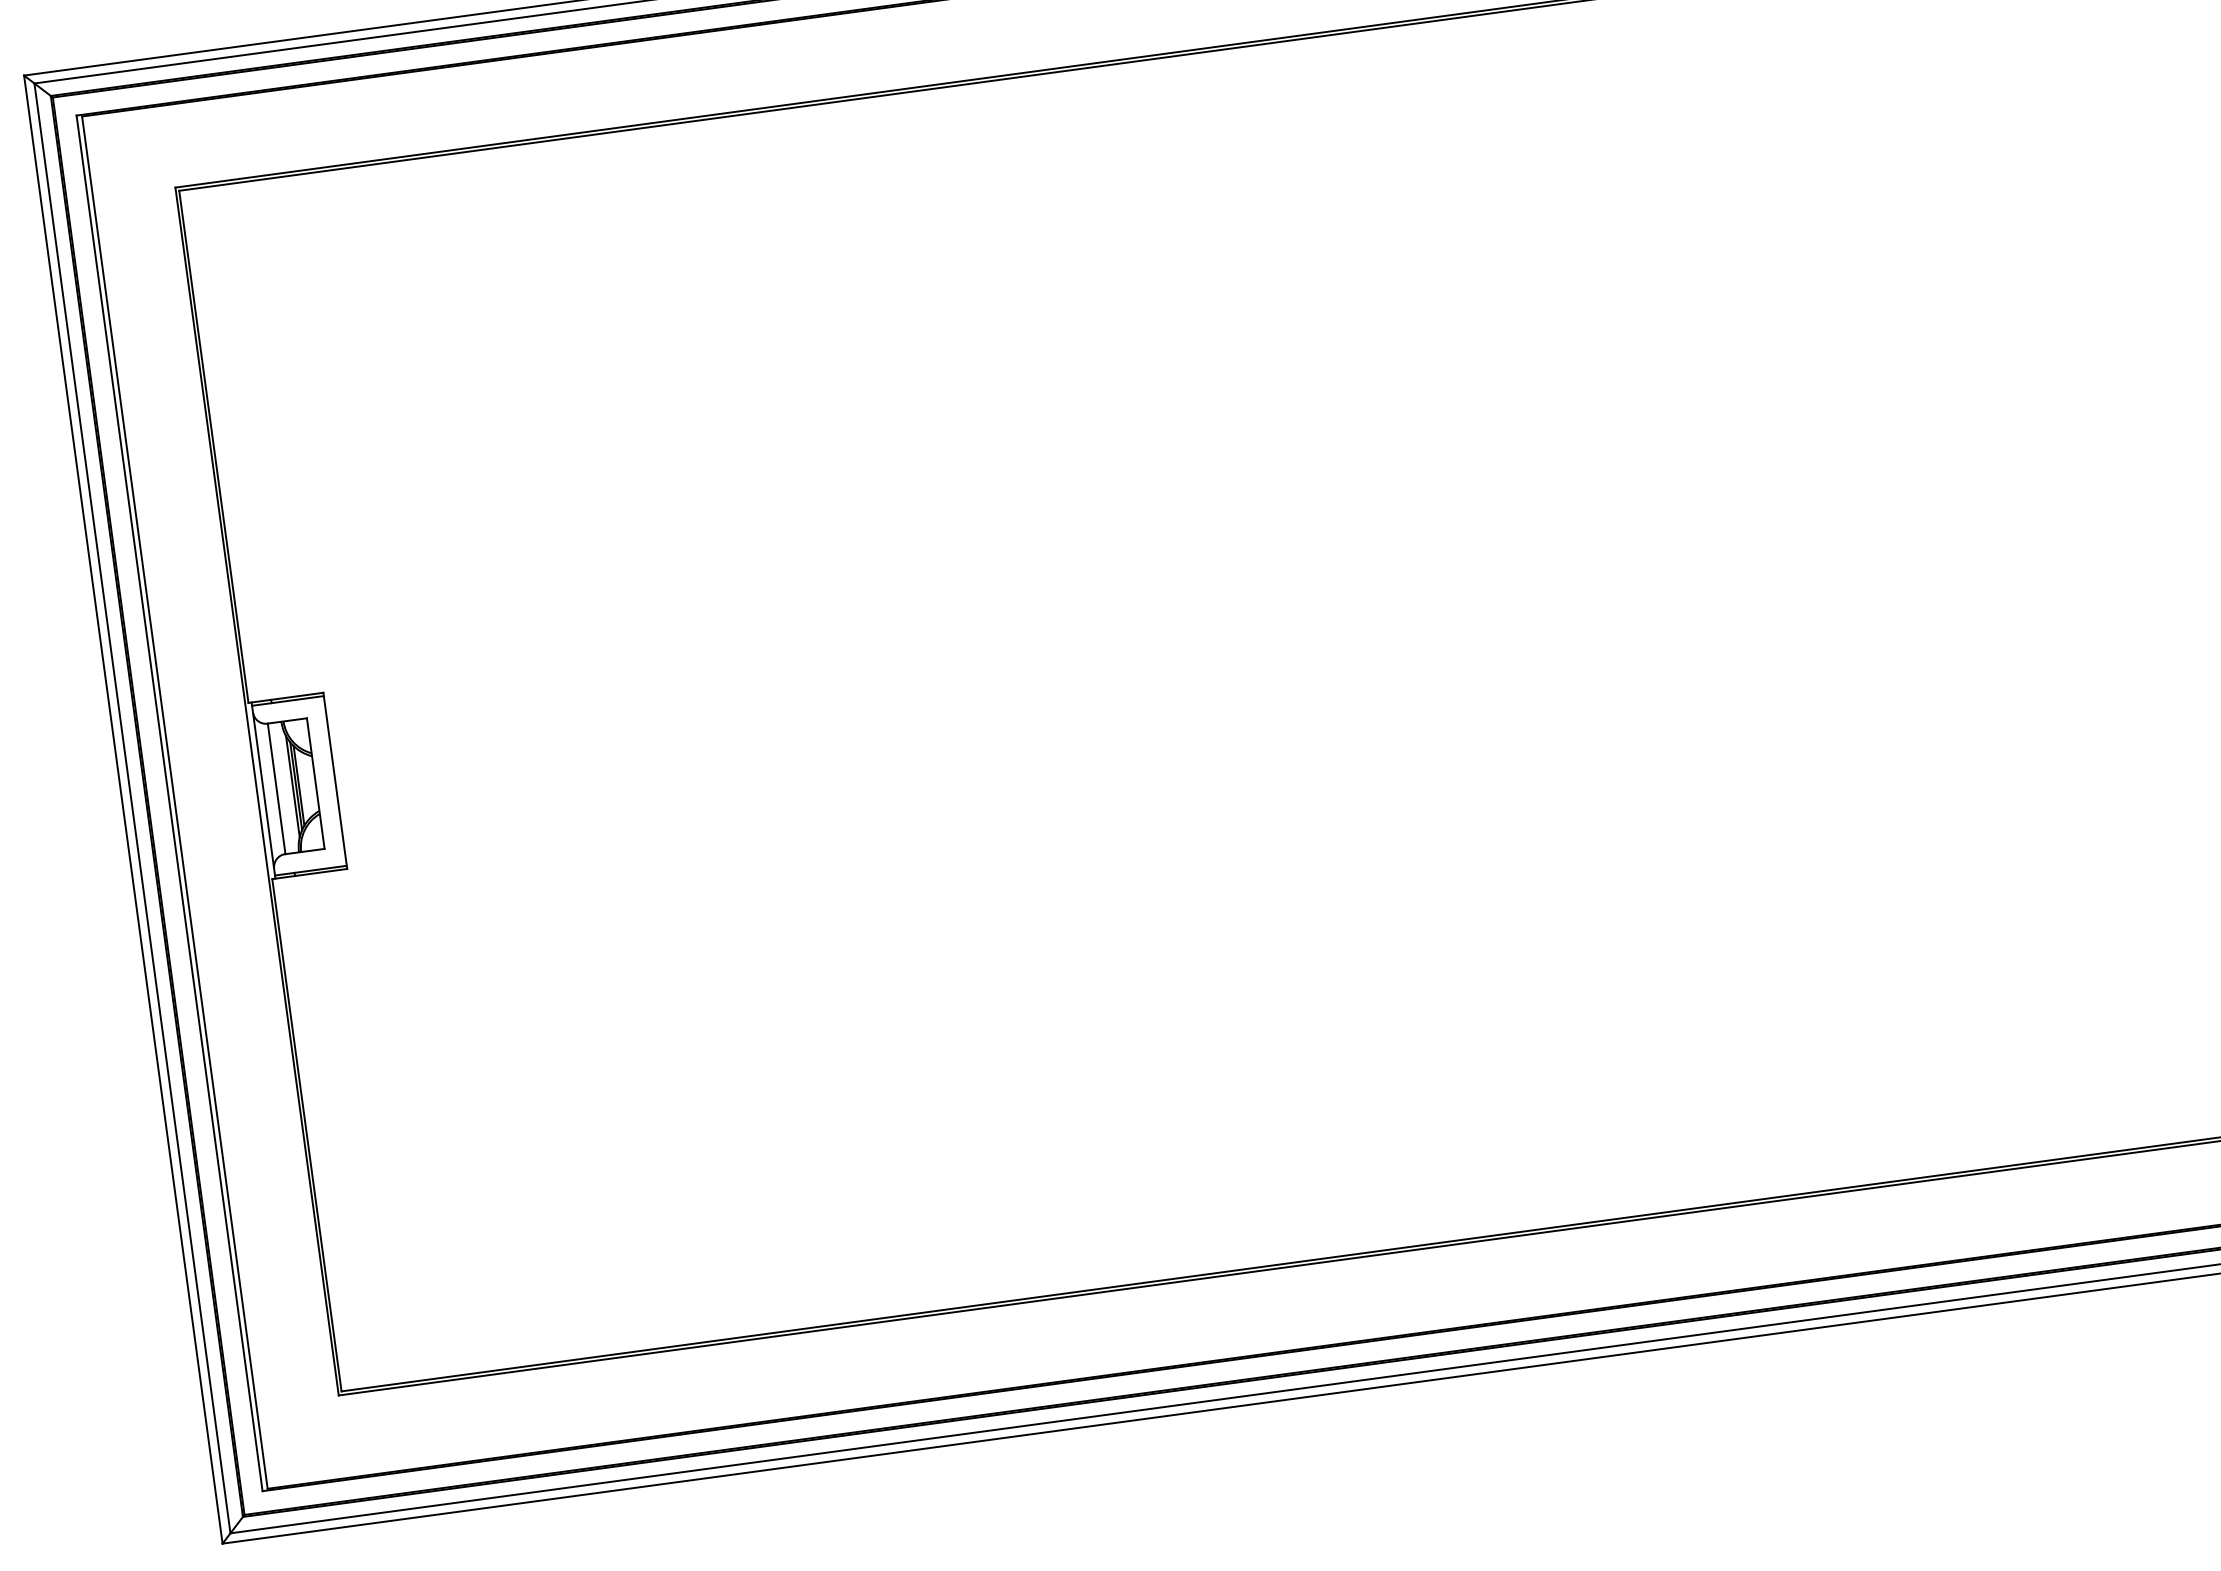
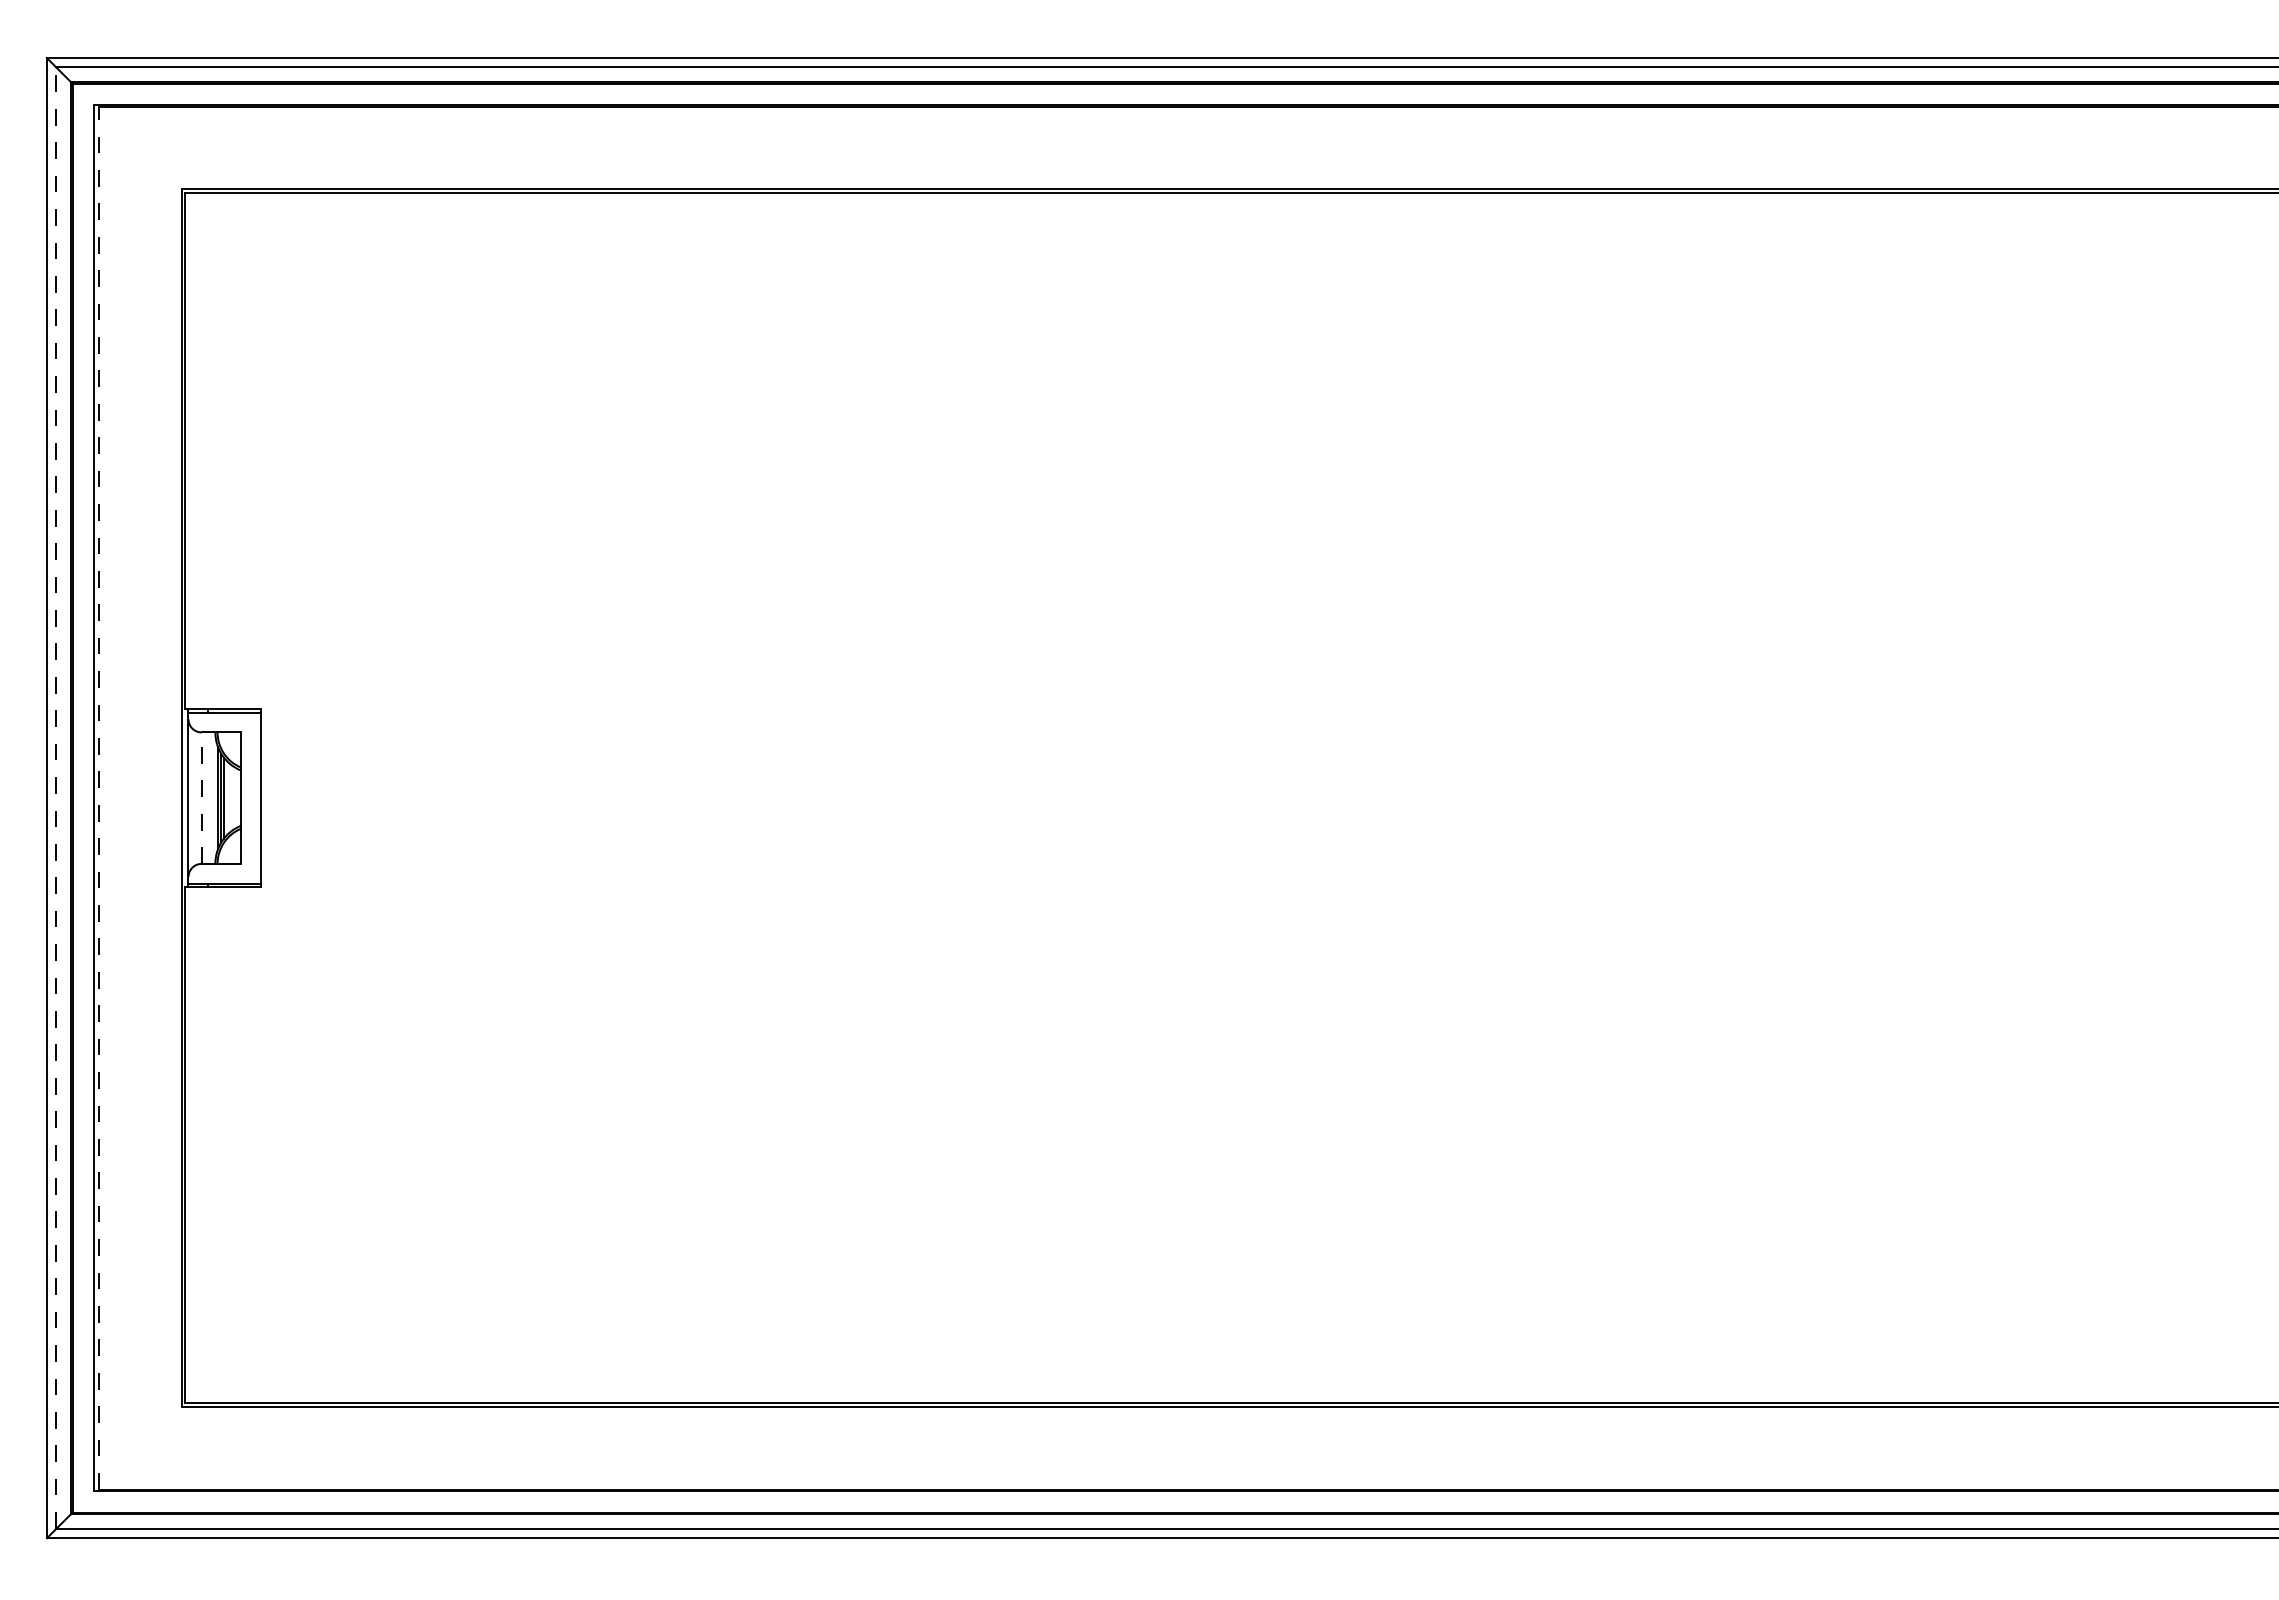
line: (276, 789) -> (201, 798), solid -> dashed
line: (175, 802) -> (99, 798), solid -> dashed
line: (132, 808) -> (56, 798), solid -> dashed

